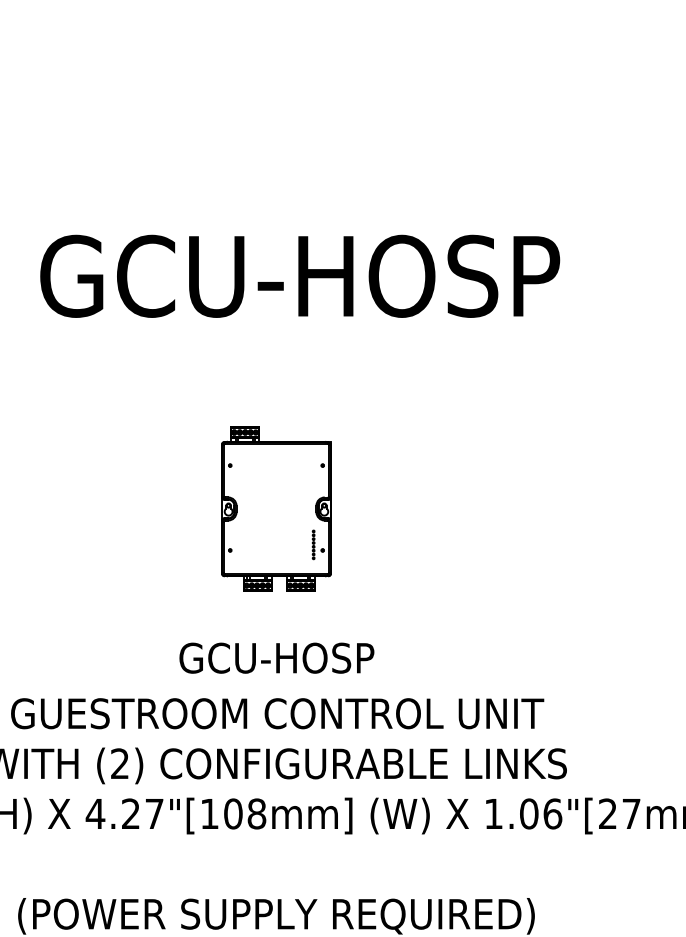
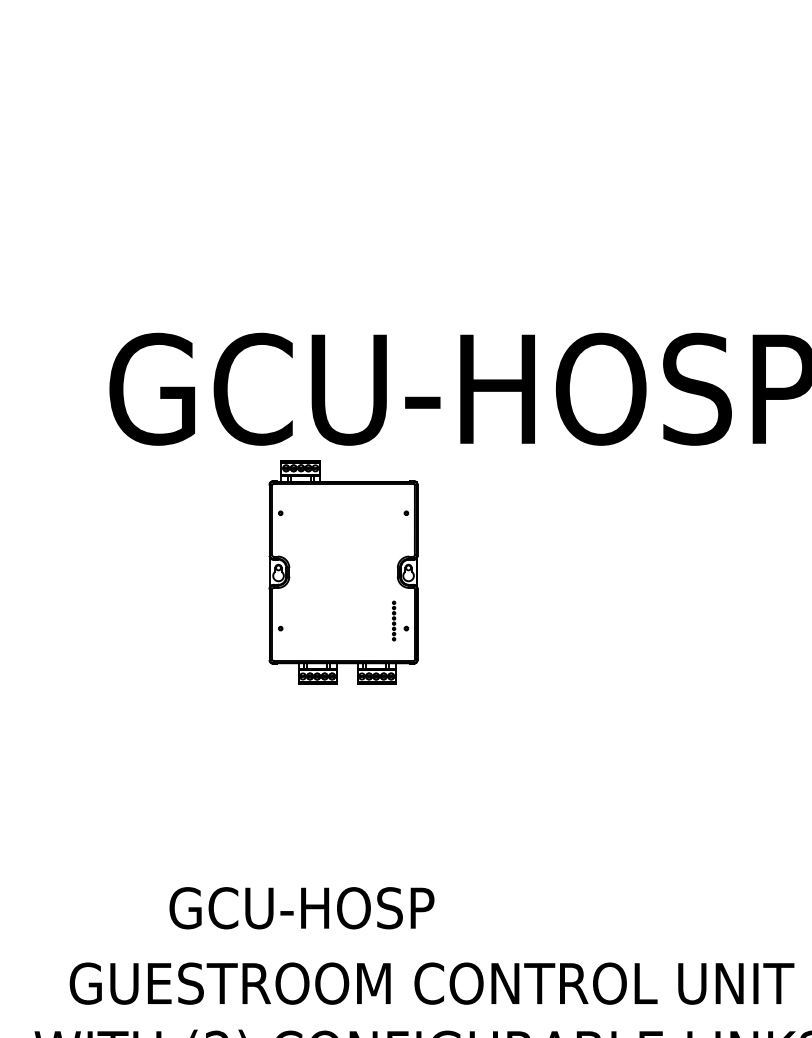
part: (276, 508) -> (343, 571), moved
text: (276, 657) -> (301, 907), moved

